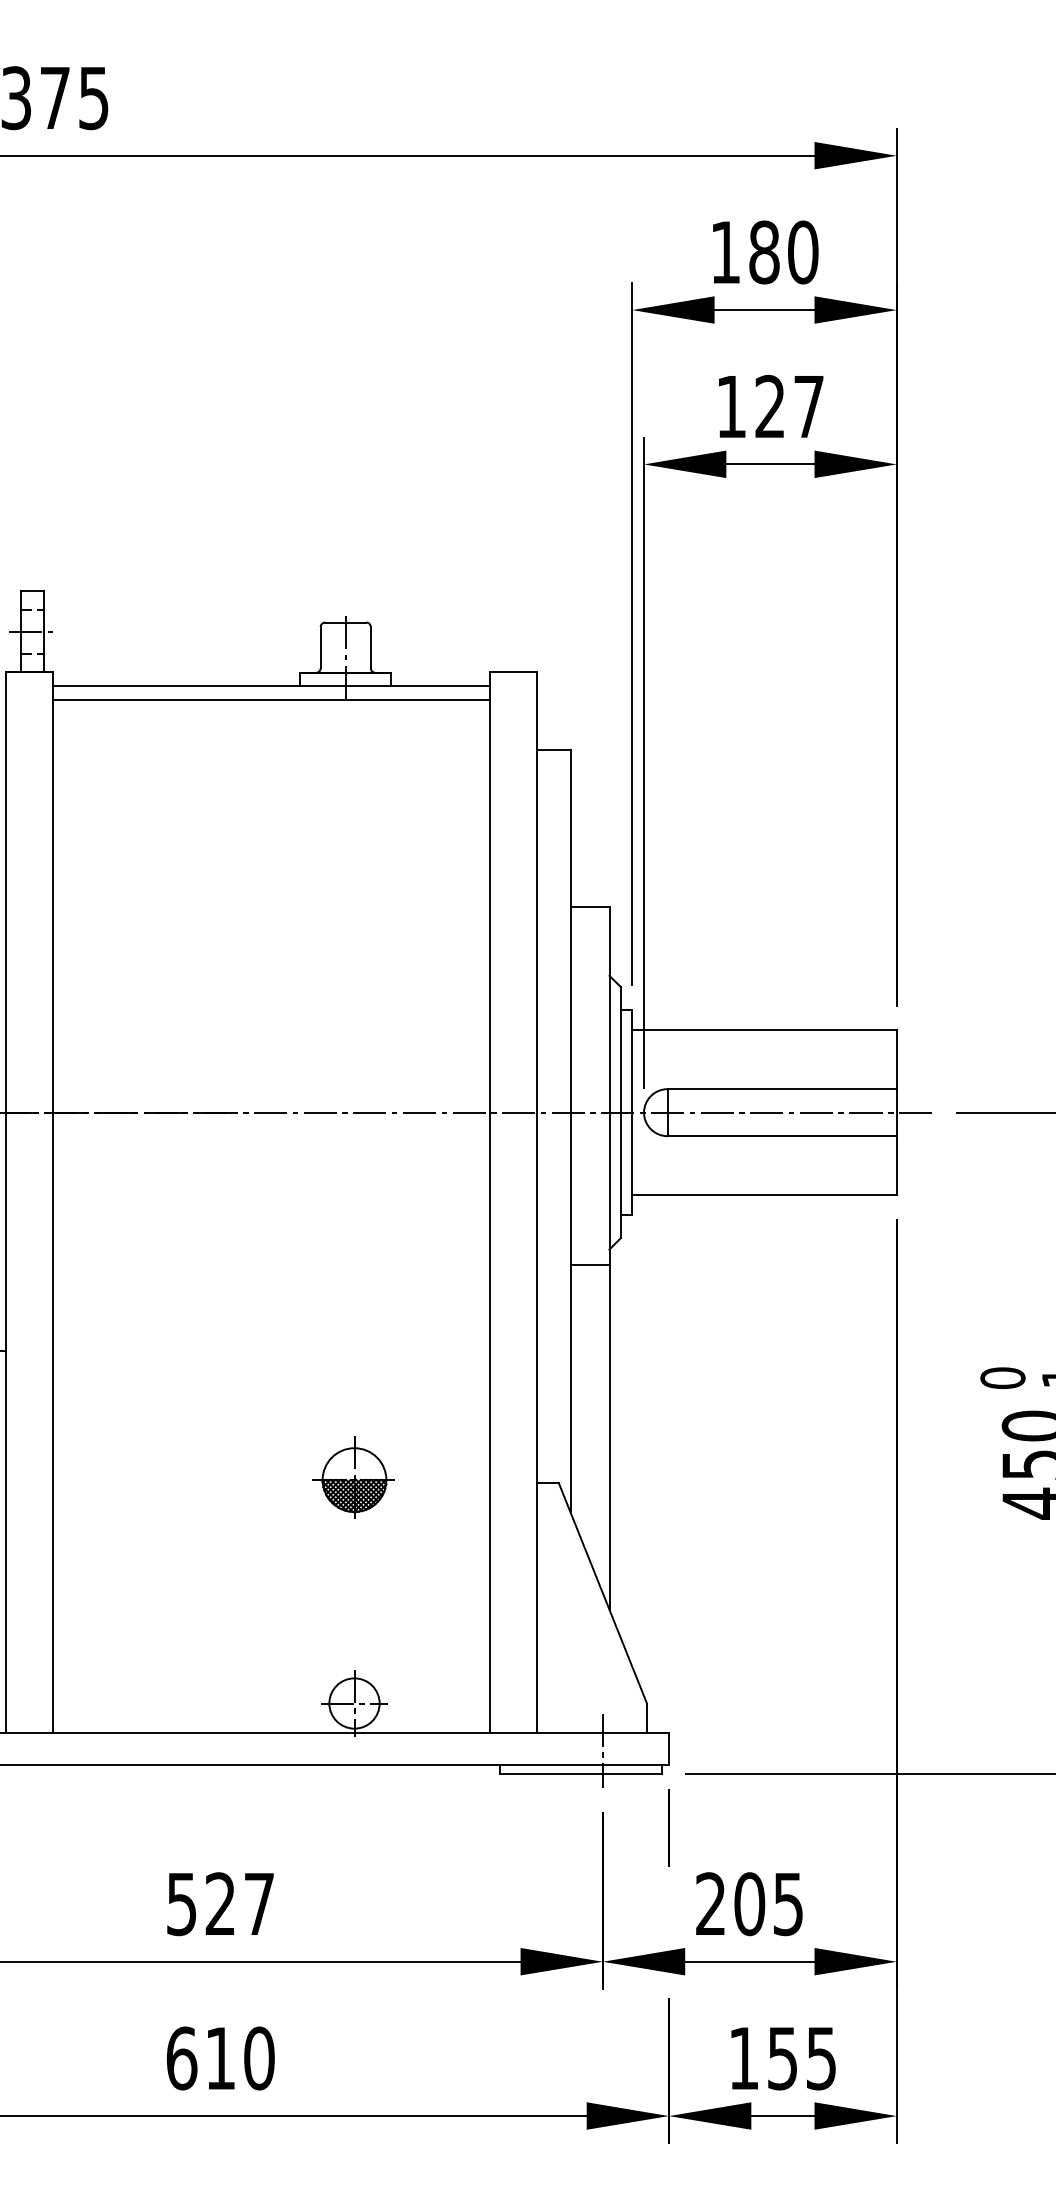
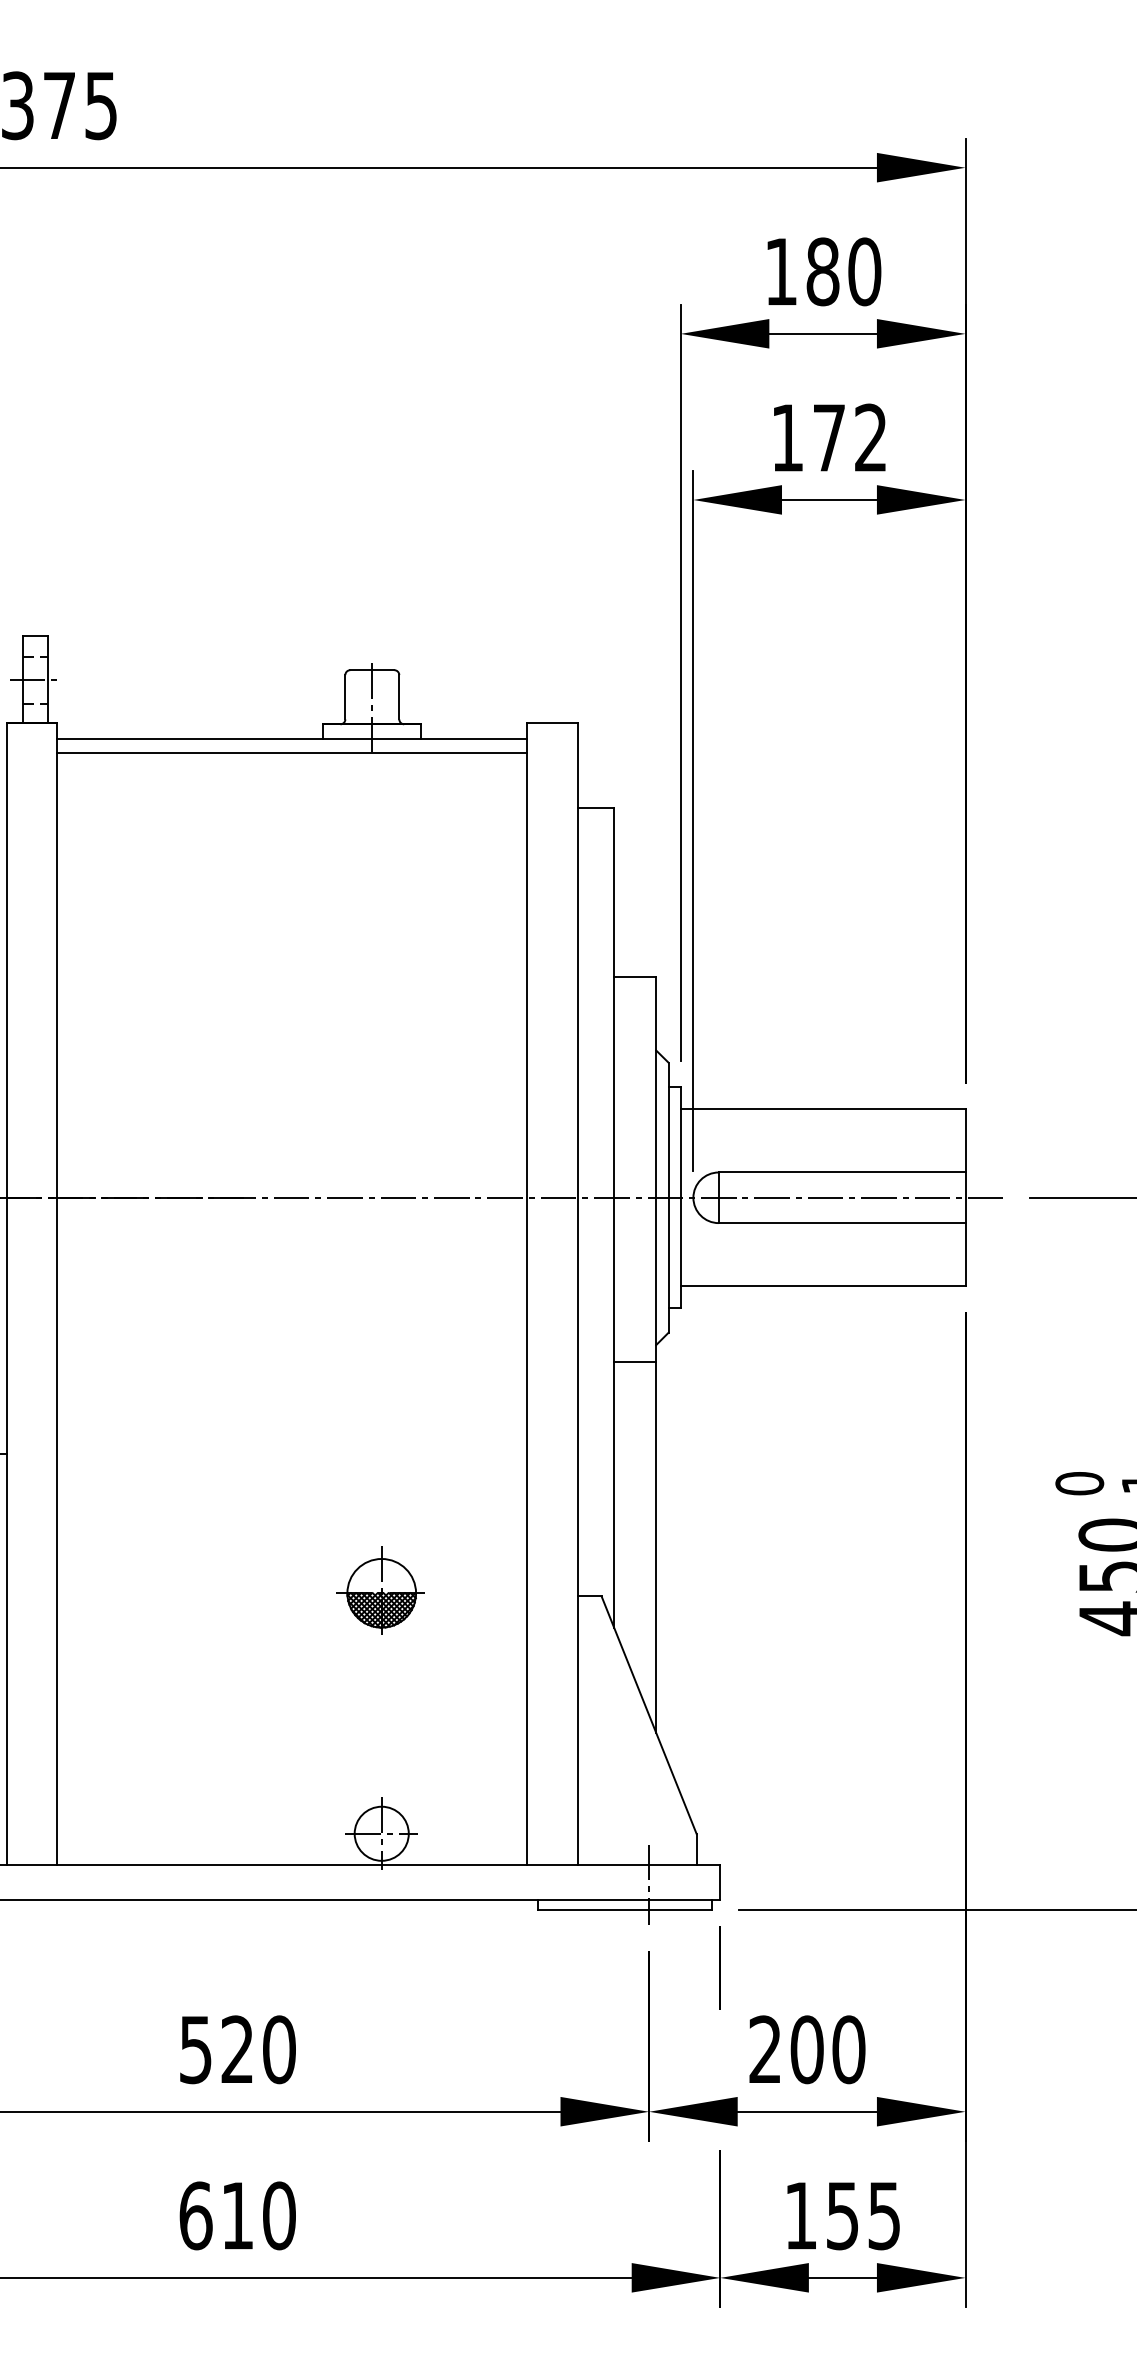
text: (789, 406) -> (849, 437), 127 -> 172
text: (259, 1903) -> (279, 2049), 527 -> 520
text: (788, 1903) -> (848, 2049), 205 -> 200

